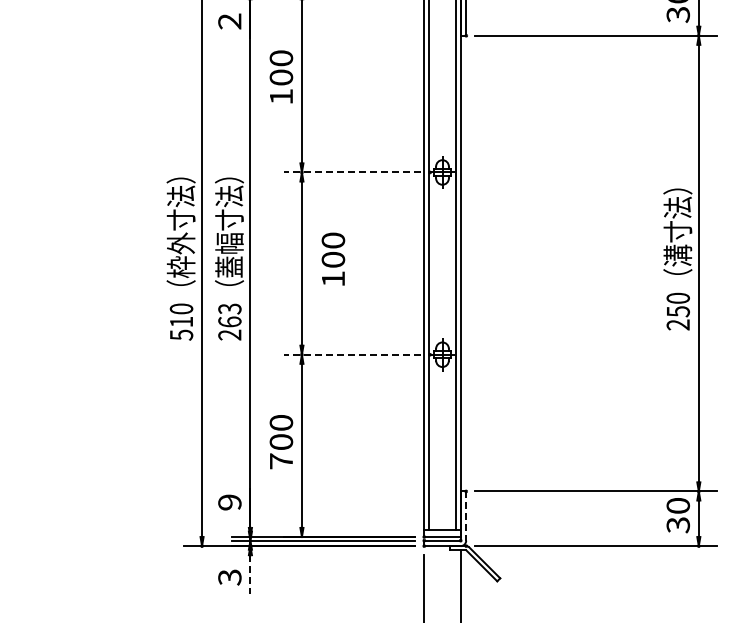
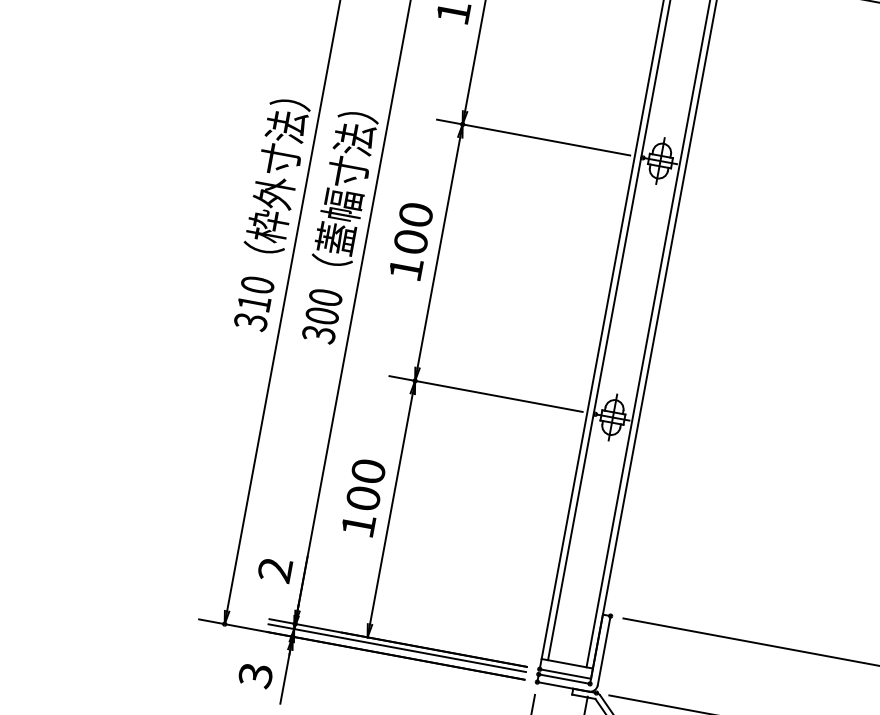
line: (352, 172) -> (533, 137), dashed -> solid
text: (333, 258) -> (411, 240), moved
text: (229, 321) -> (321, 315), 263 -> 300
text: (180, 334) -> (249, 320), 510 -> 310
line: (352, 354) -> (486, 393), dashed -> solid
text: (281, 461) -> (358, 525), 700 -> 100
text: (229, 502) -> (274, 569), 9 -> 2
line: (466, 516) -> (604, 651), dashed -> solid
line: (250, 574) -> (285, 676), dashed -> solid

